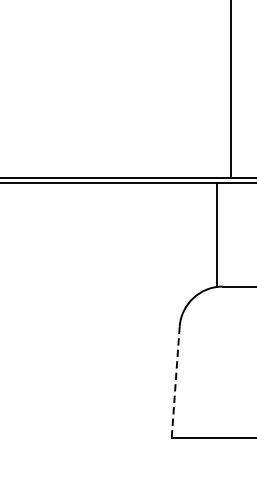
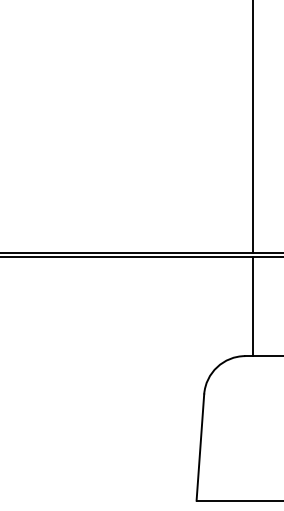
line: (217, 234) -> (253, 306), moved
line: (175, 383) -> (200, 448), dashed -> solid

